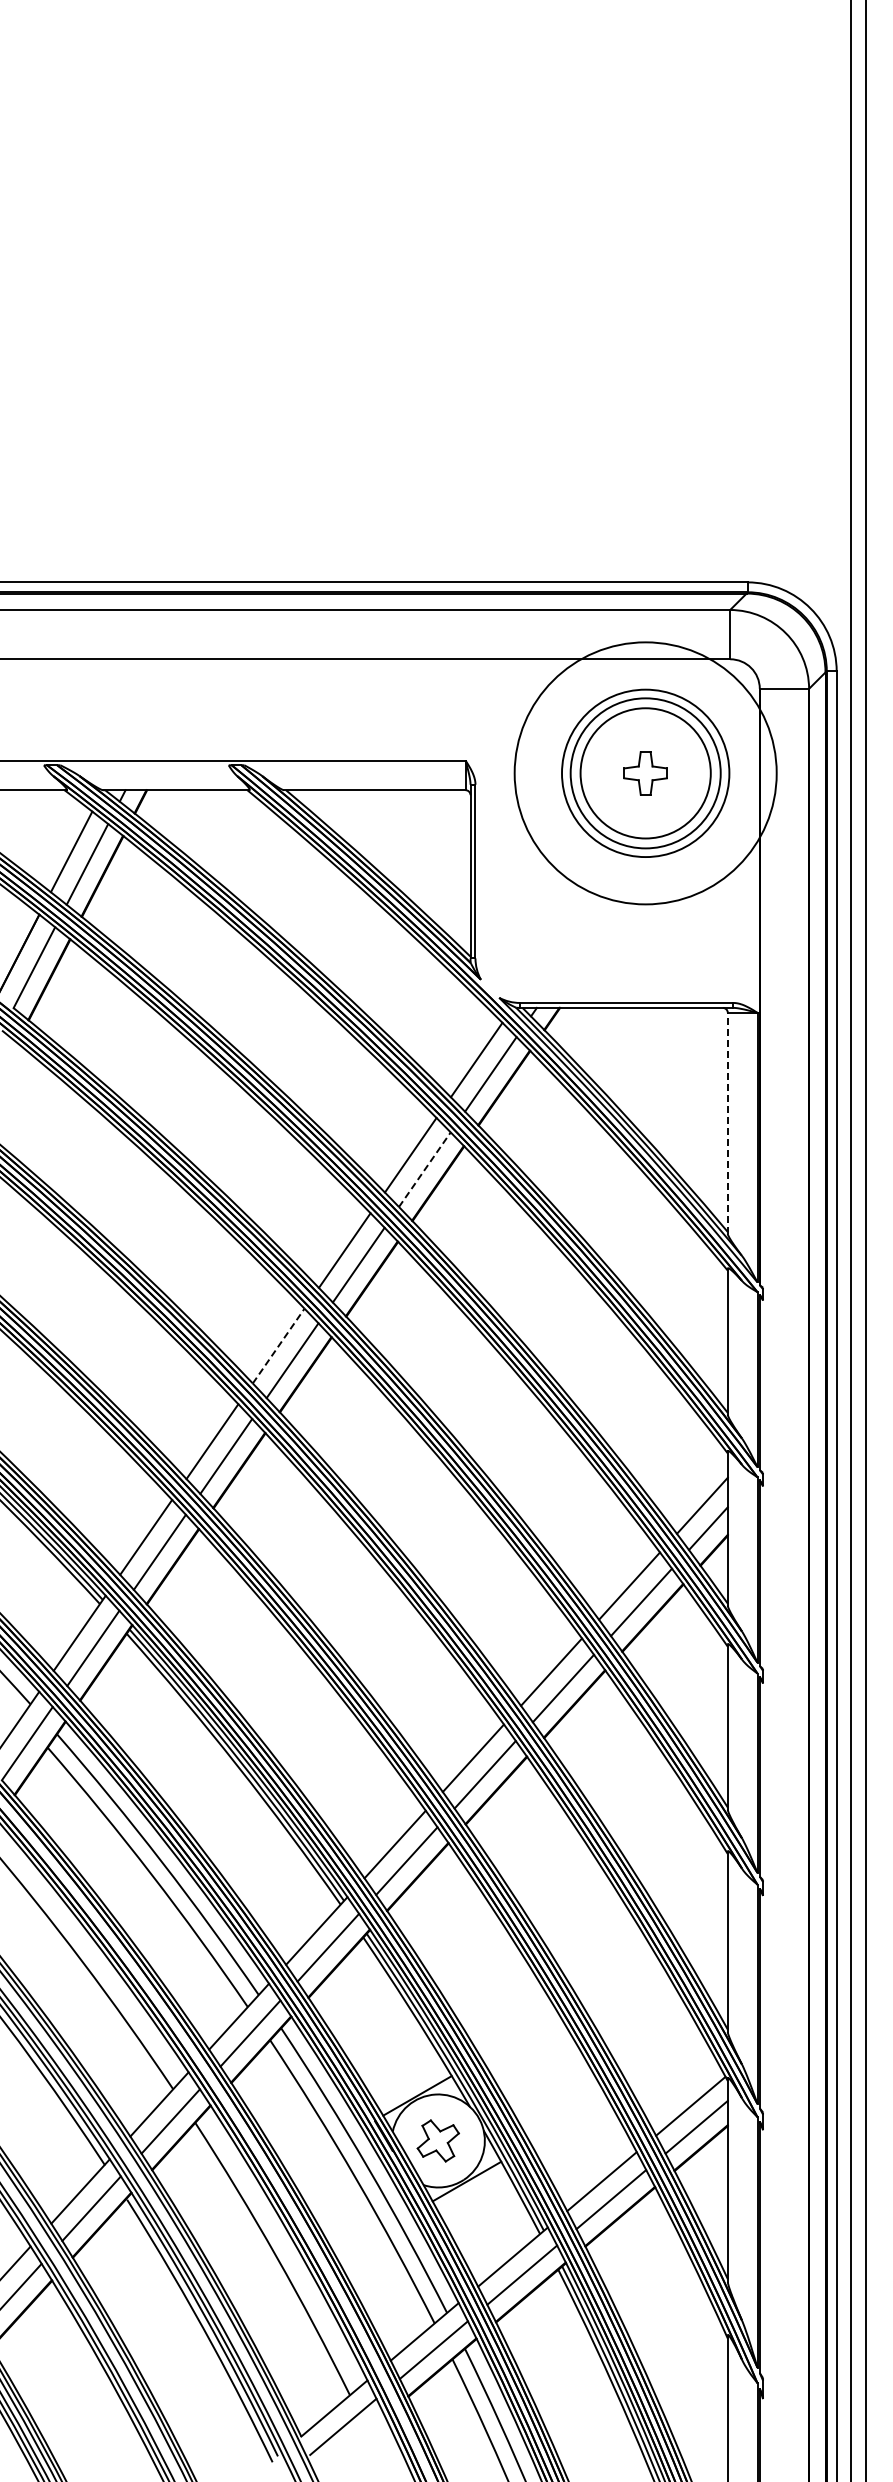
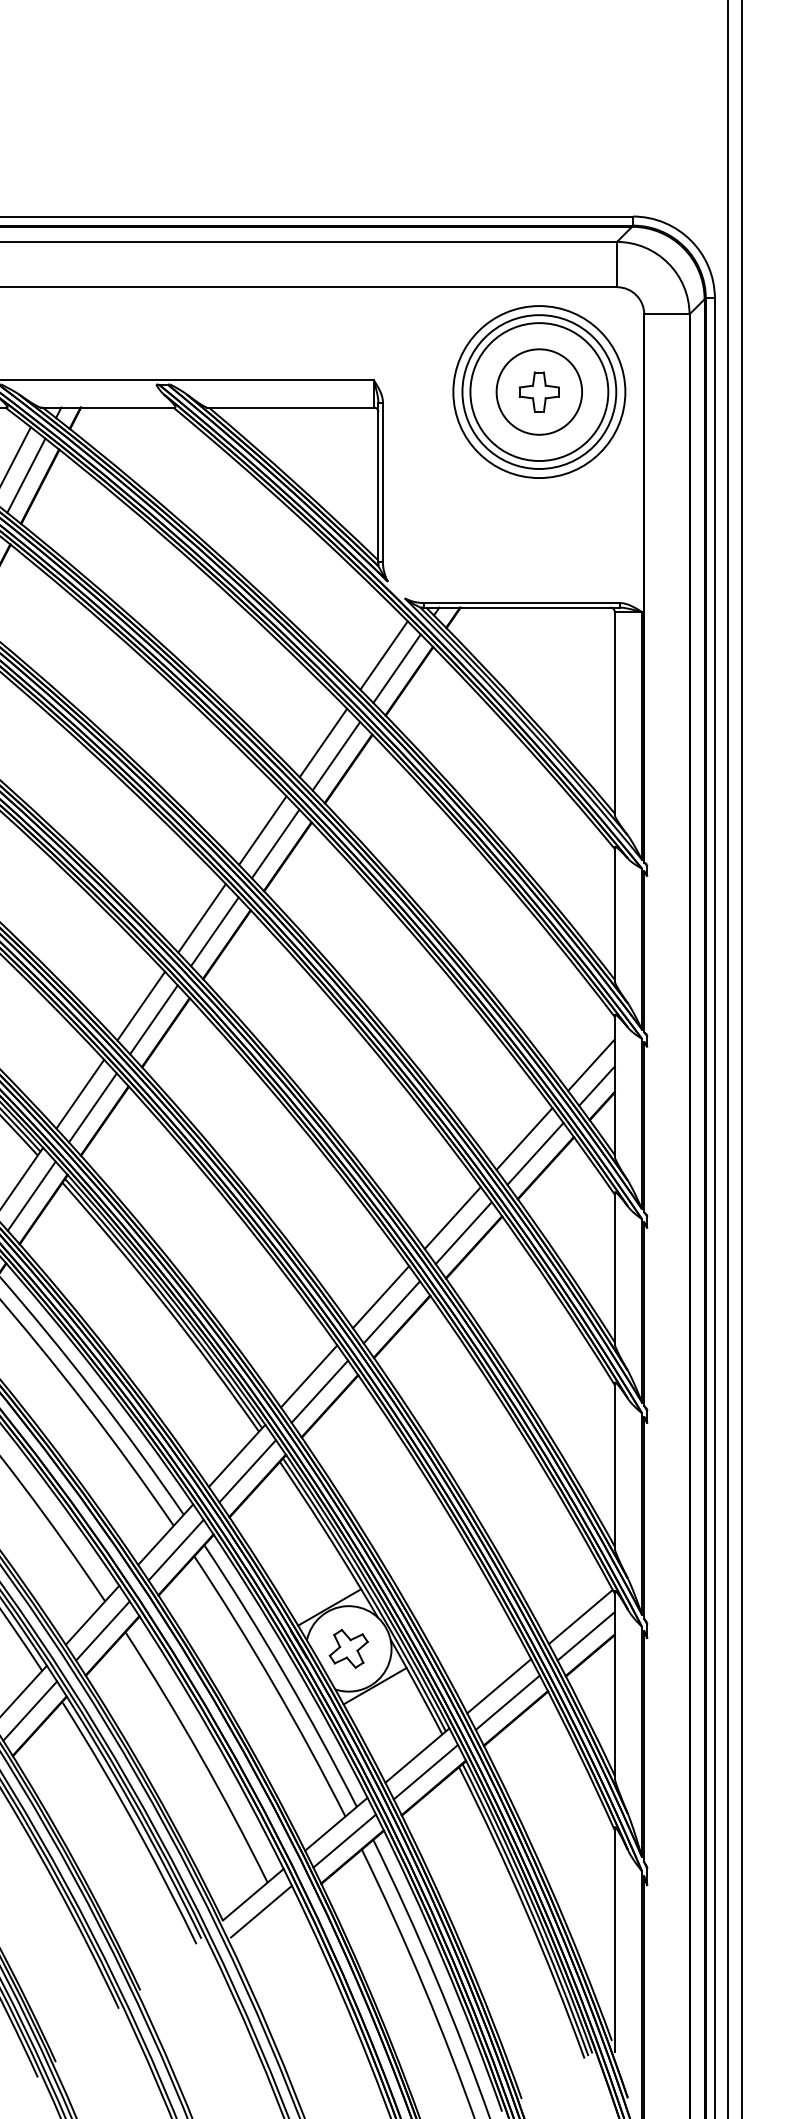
circle: (645, 772) -> (539, 391), size x0.71
circle: (645, 772) -> (539, 391), size x0.71
line: (727, 1123) -> (614, 713), dashed -> solid
line: (425, 1169) -> (337, 756), dashed -> solid
line: (278, 1345) -> (201, 917), dashed -> solid

